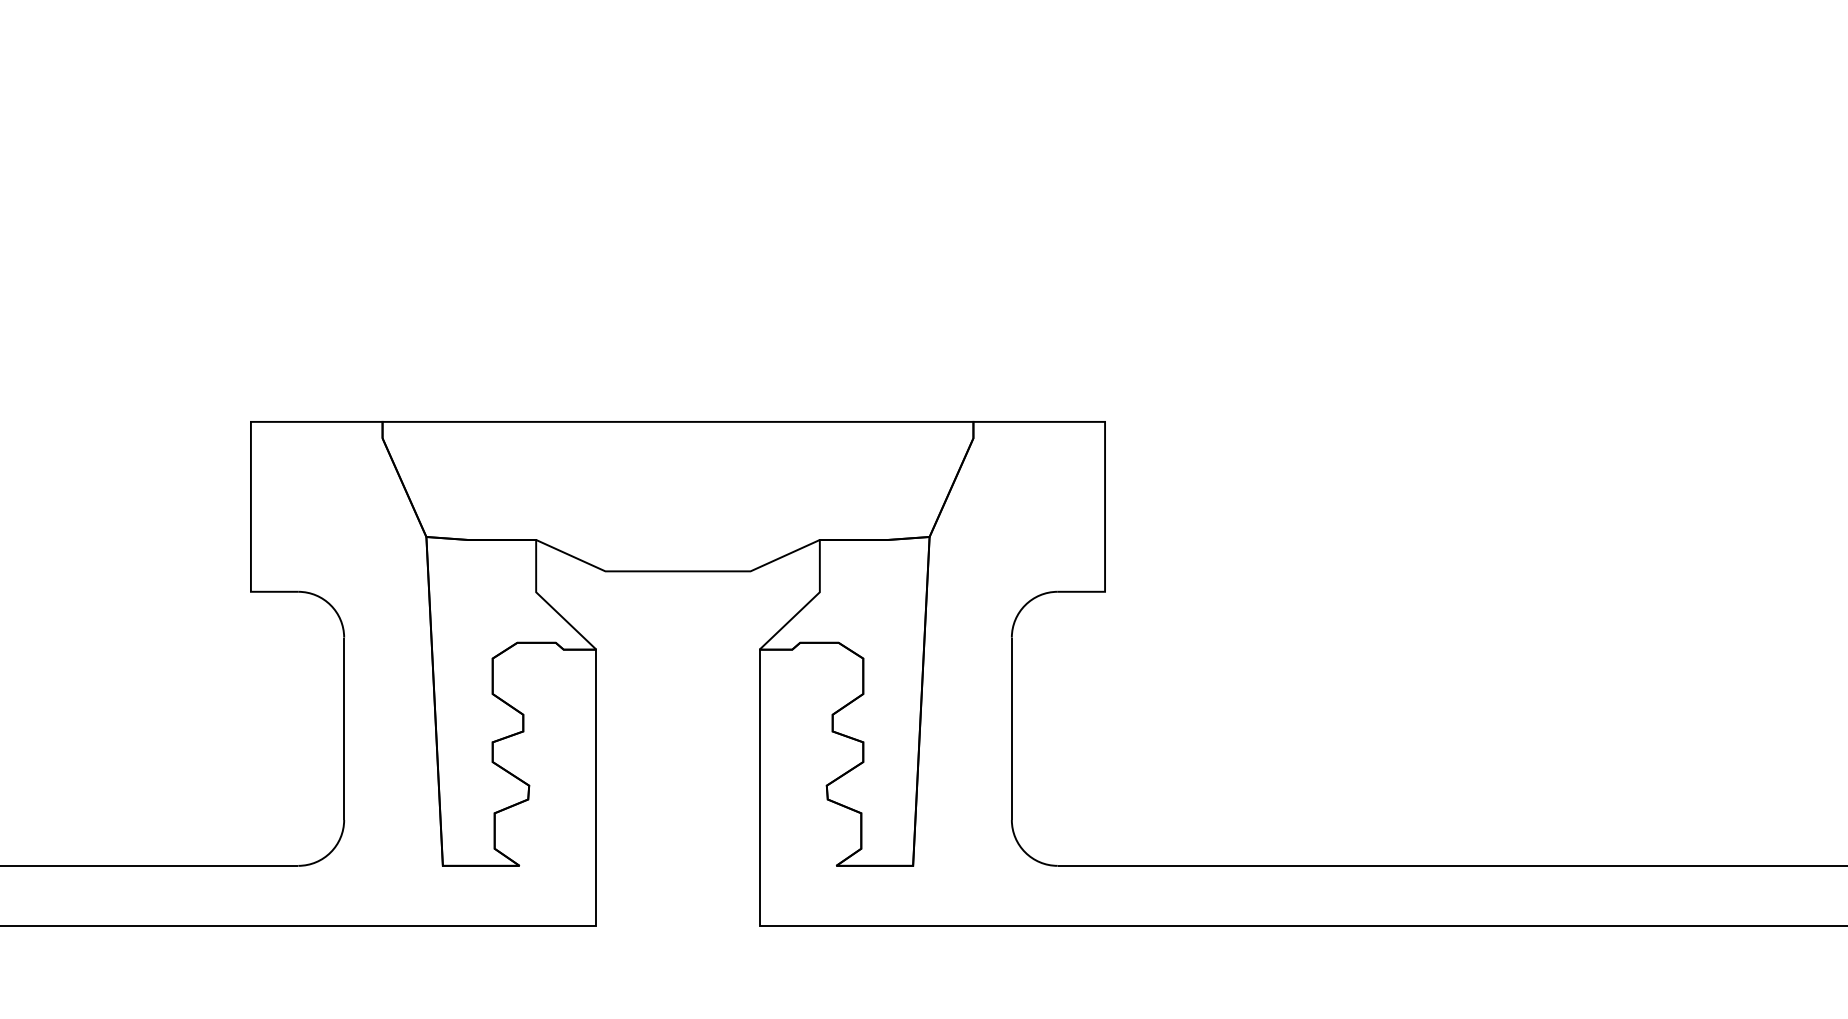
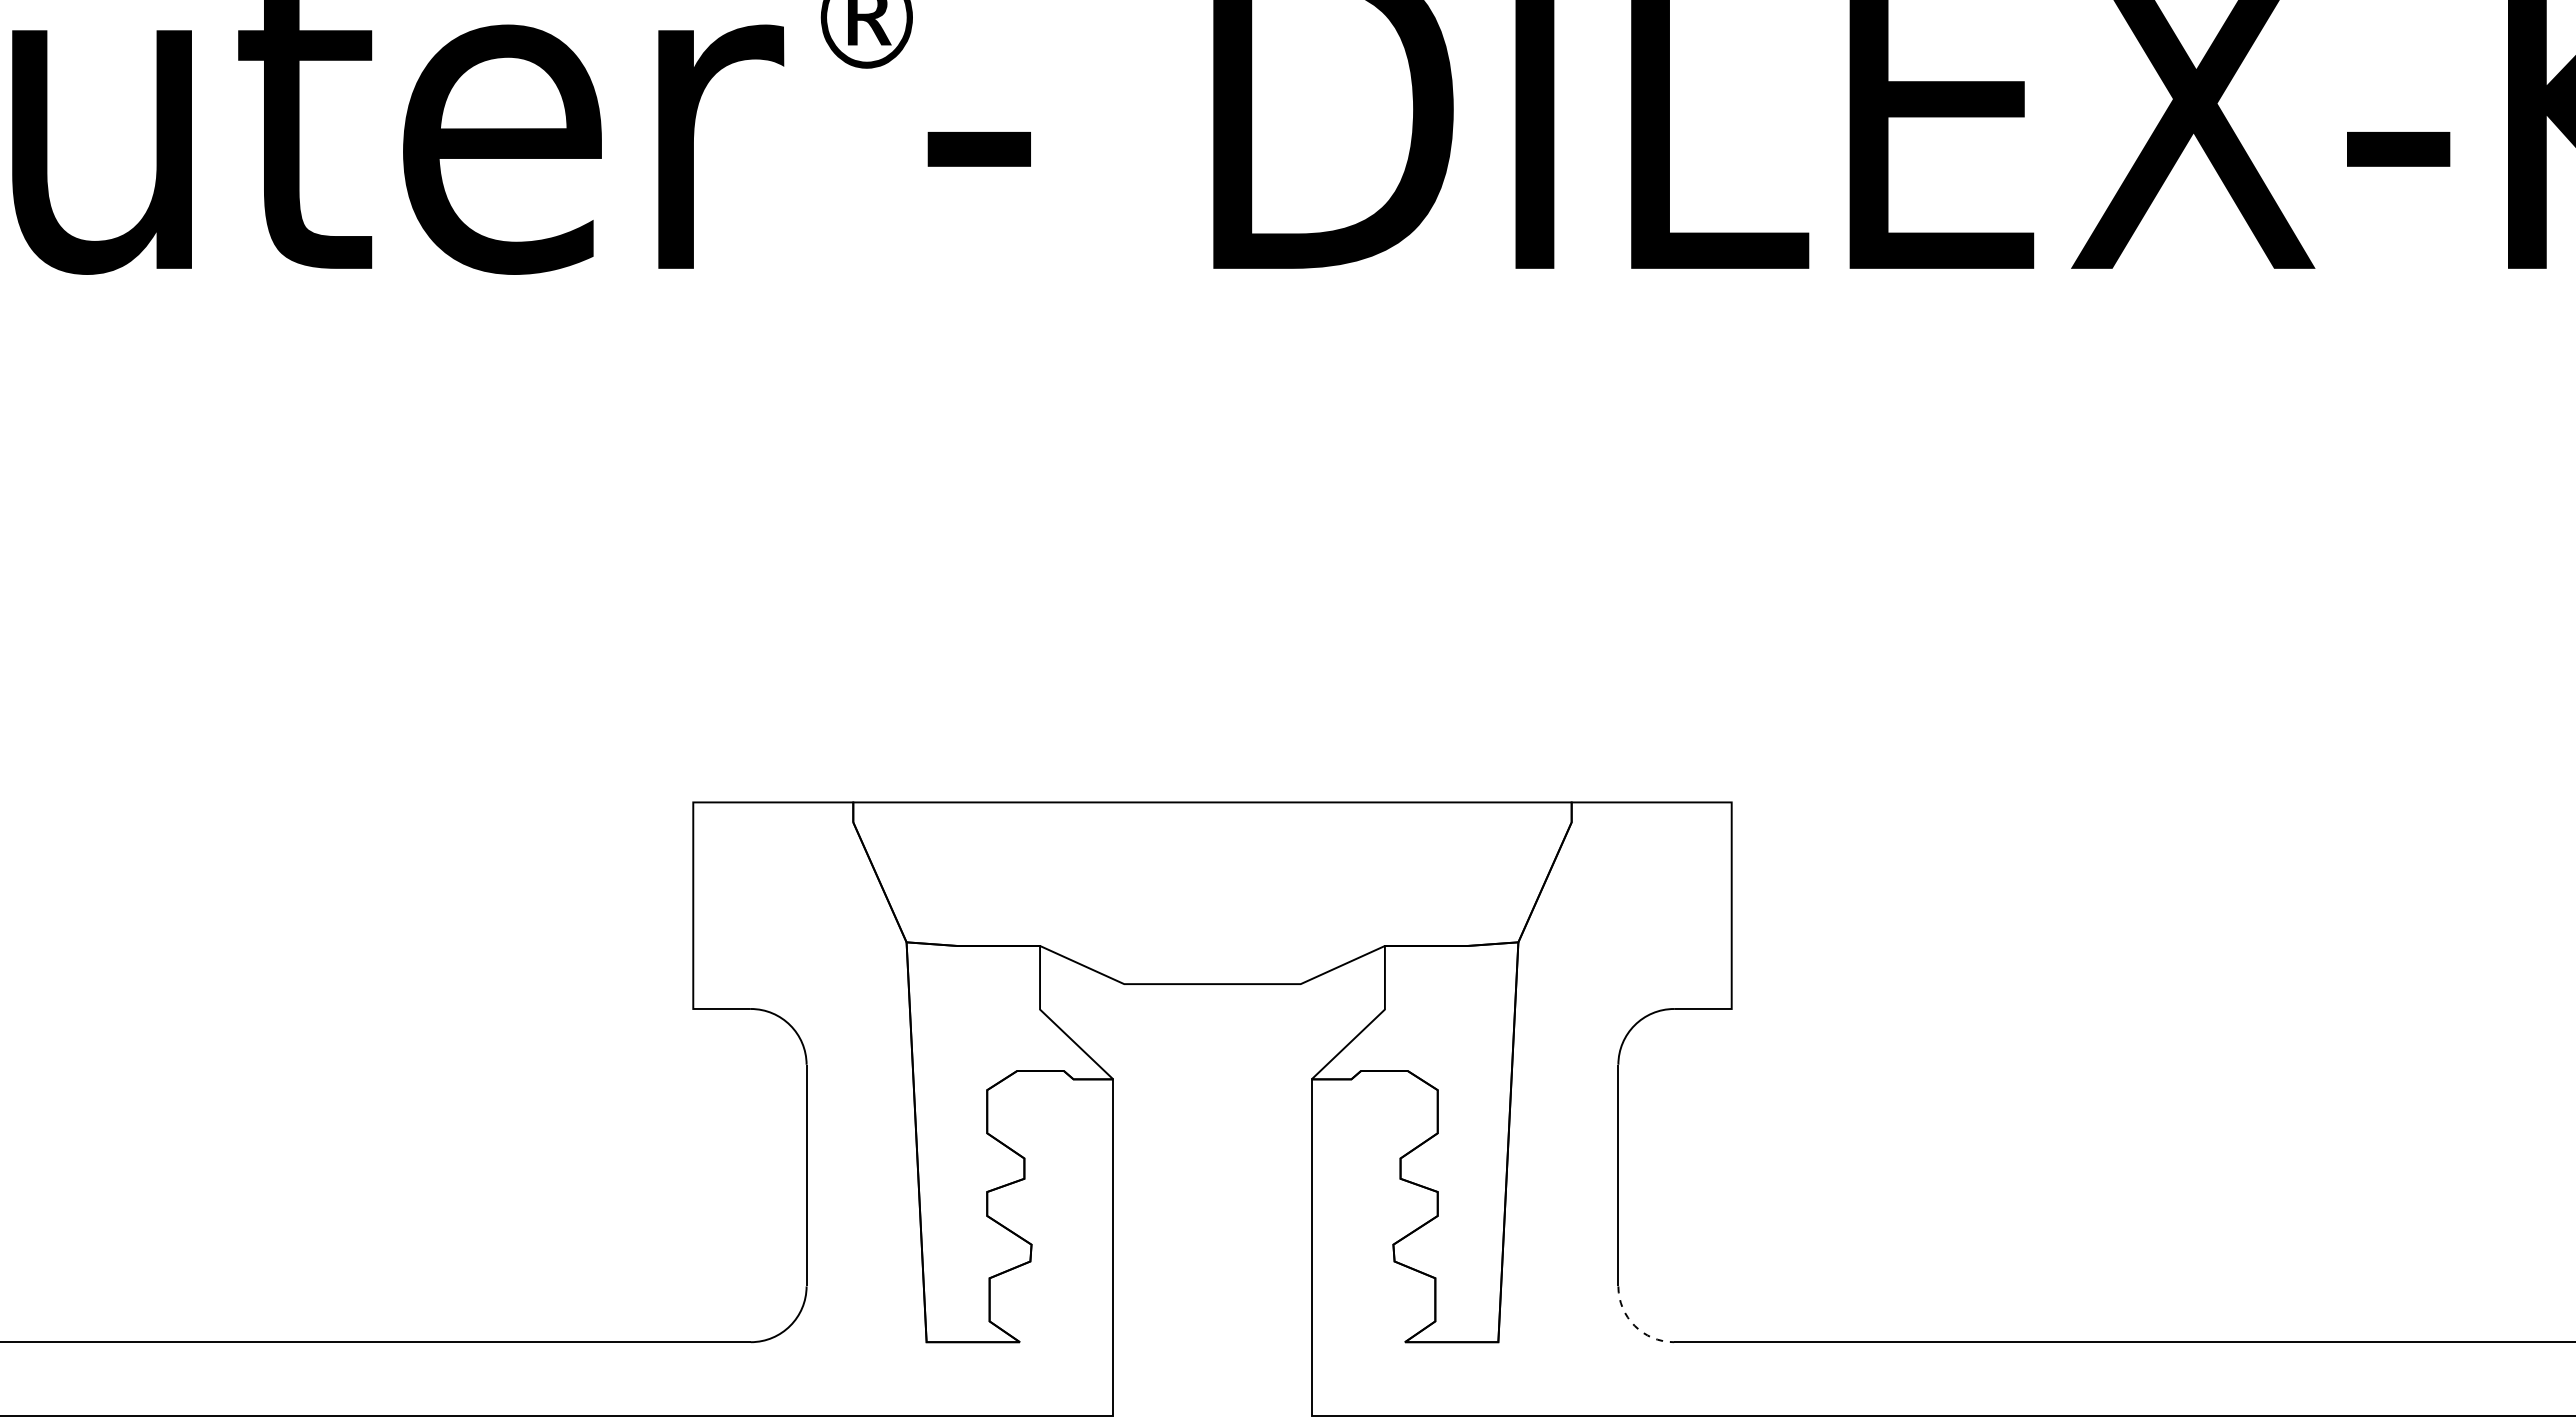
arc: (1025, 852) -> (1634, 1325), solid -> dashed

